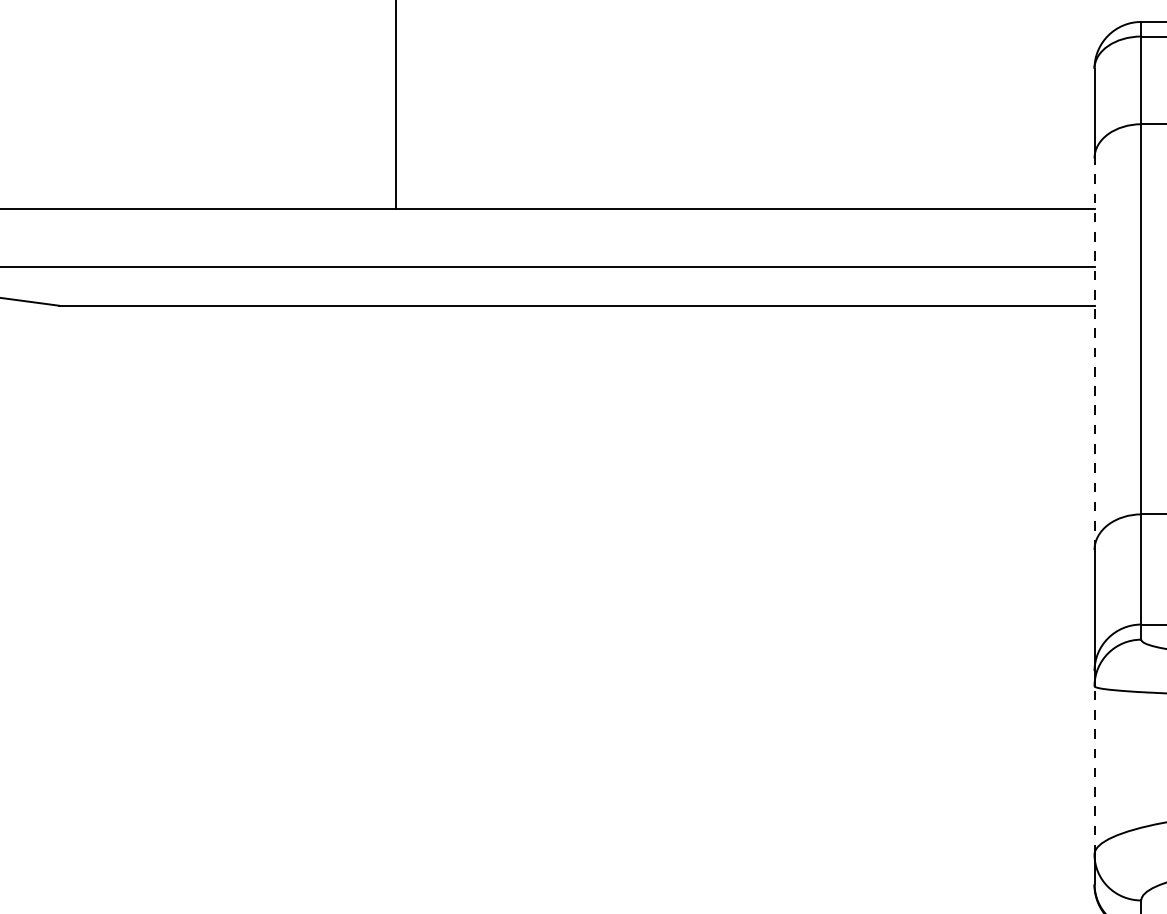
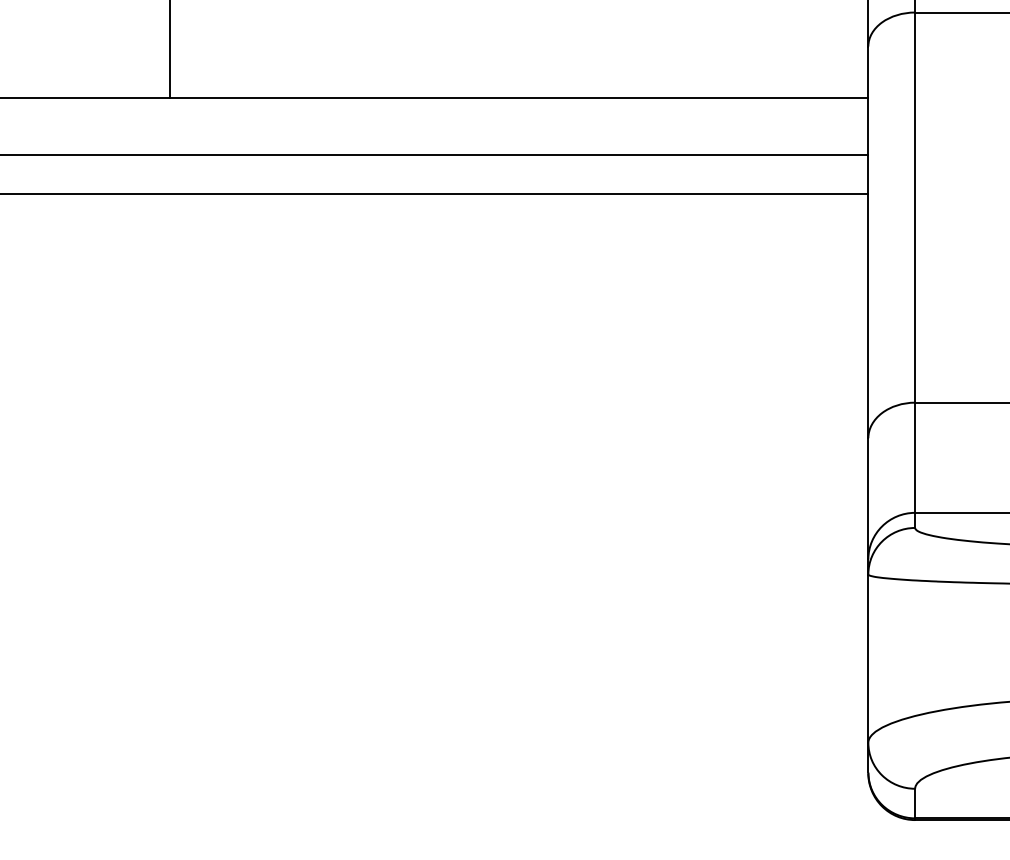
line: (1094, 354) -> (868, 242), dashed -> solid
line: (1094, 769) -> (868, 657), dashed -> solid

